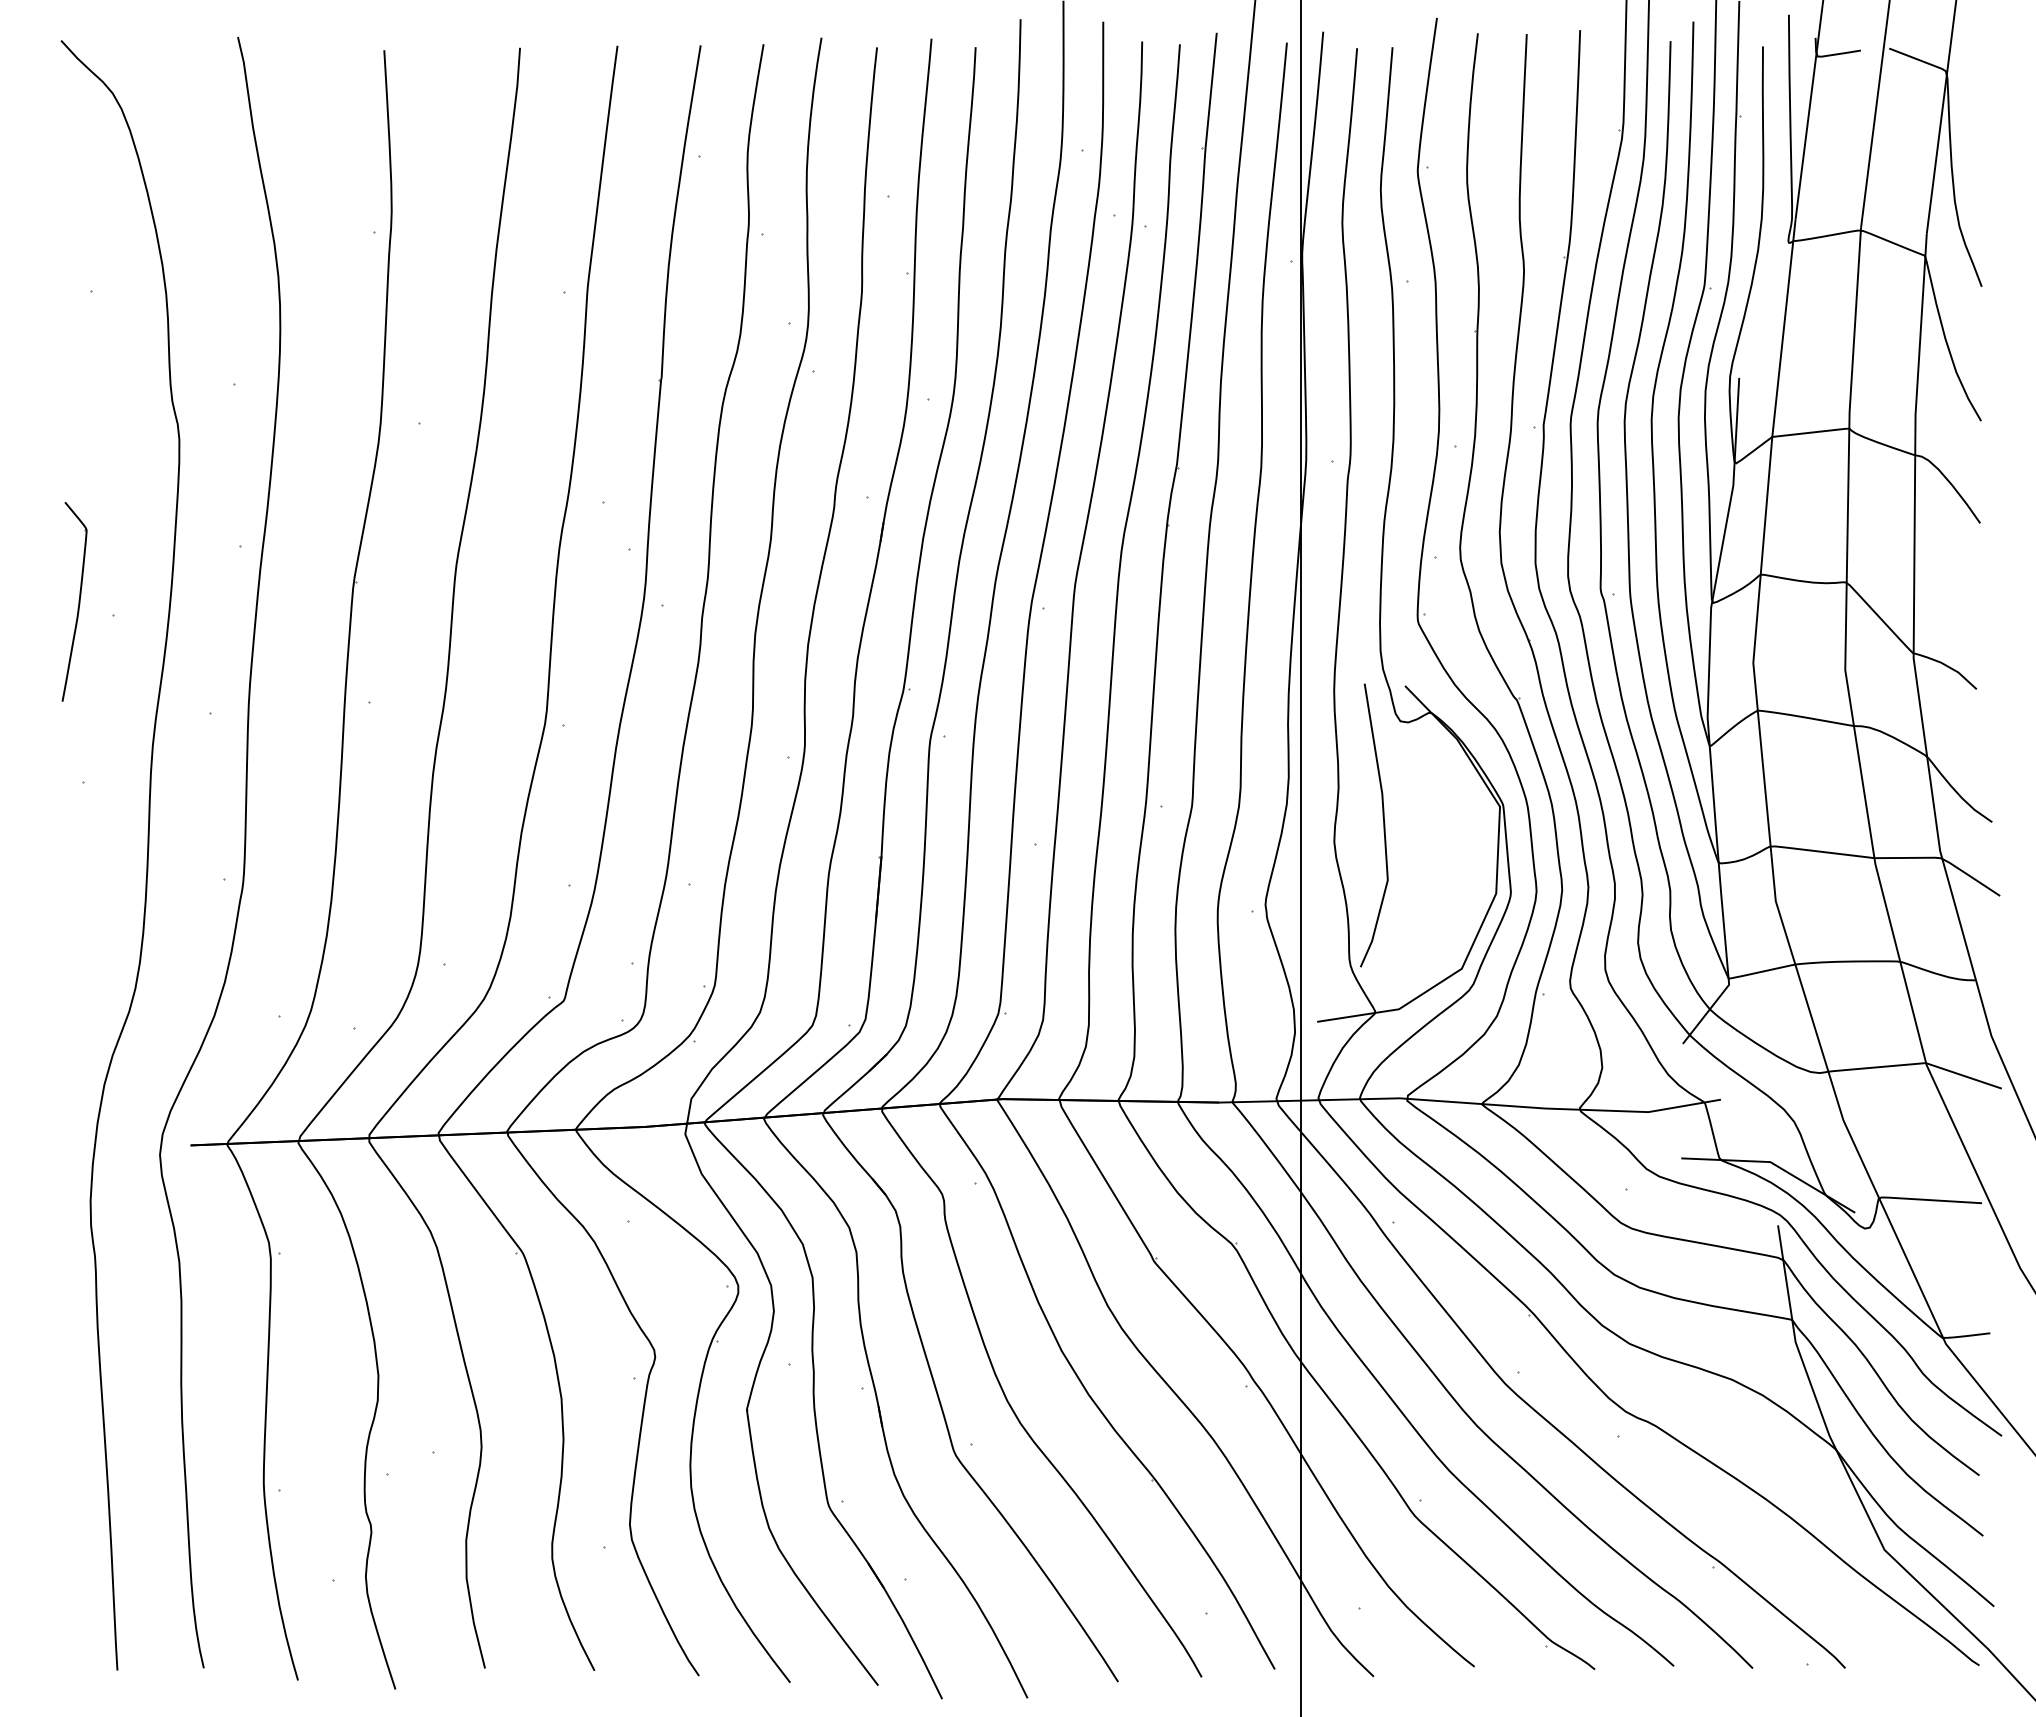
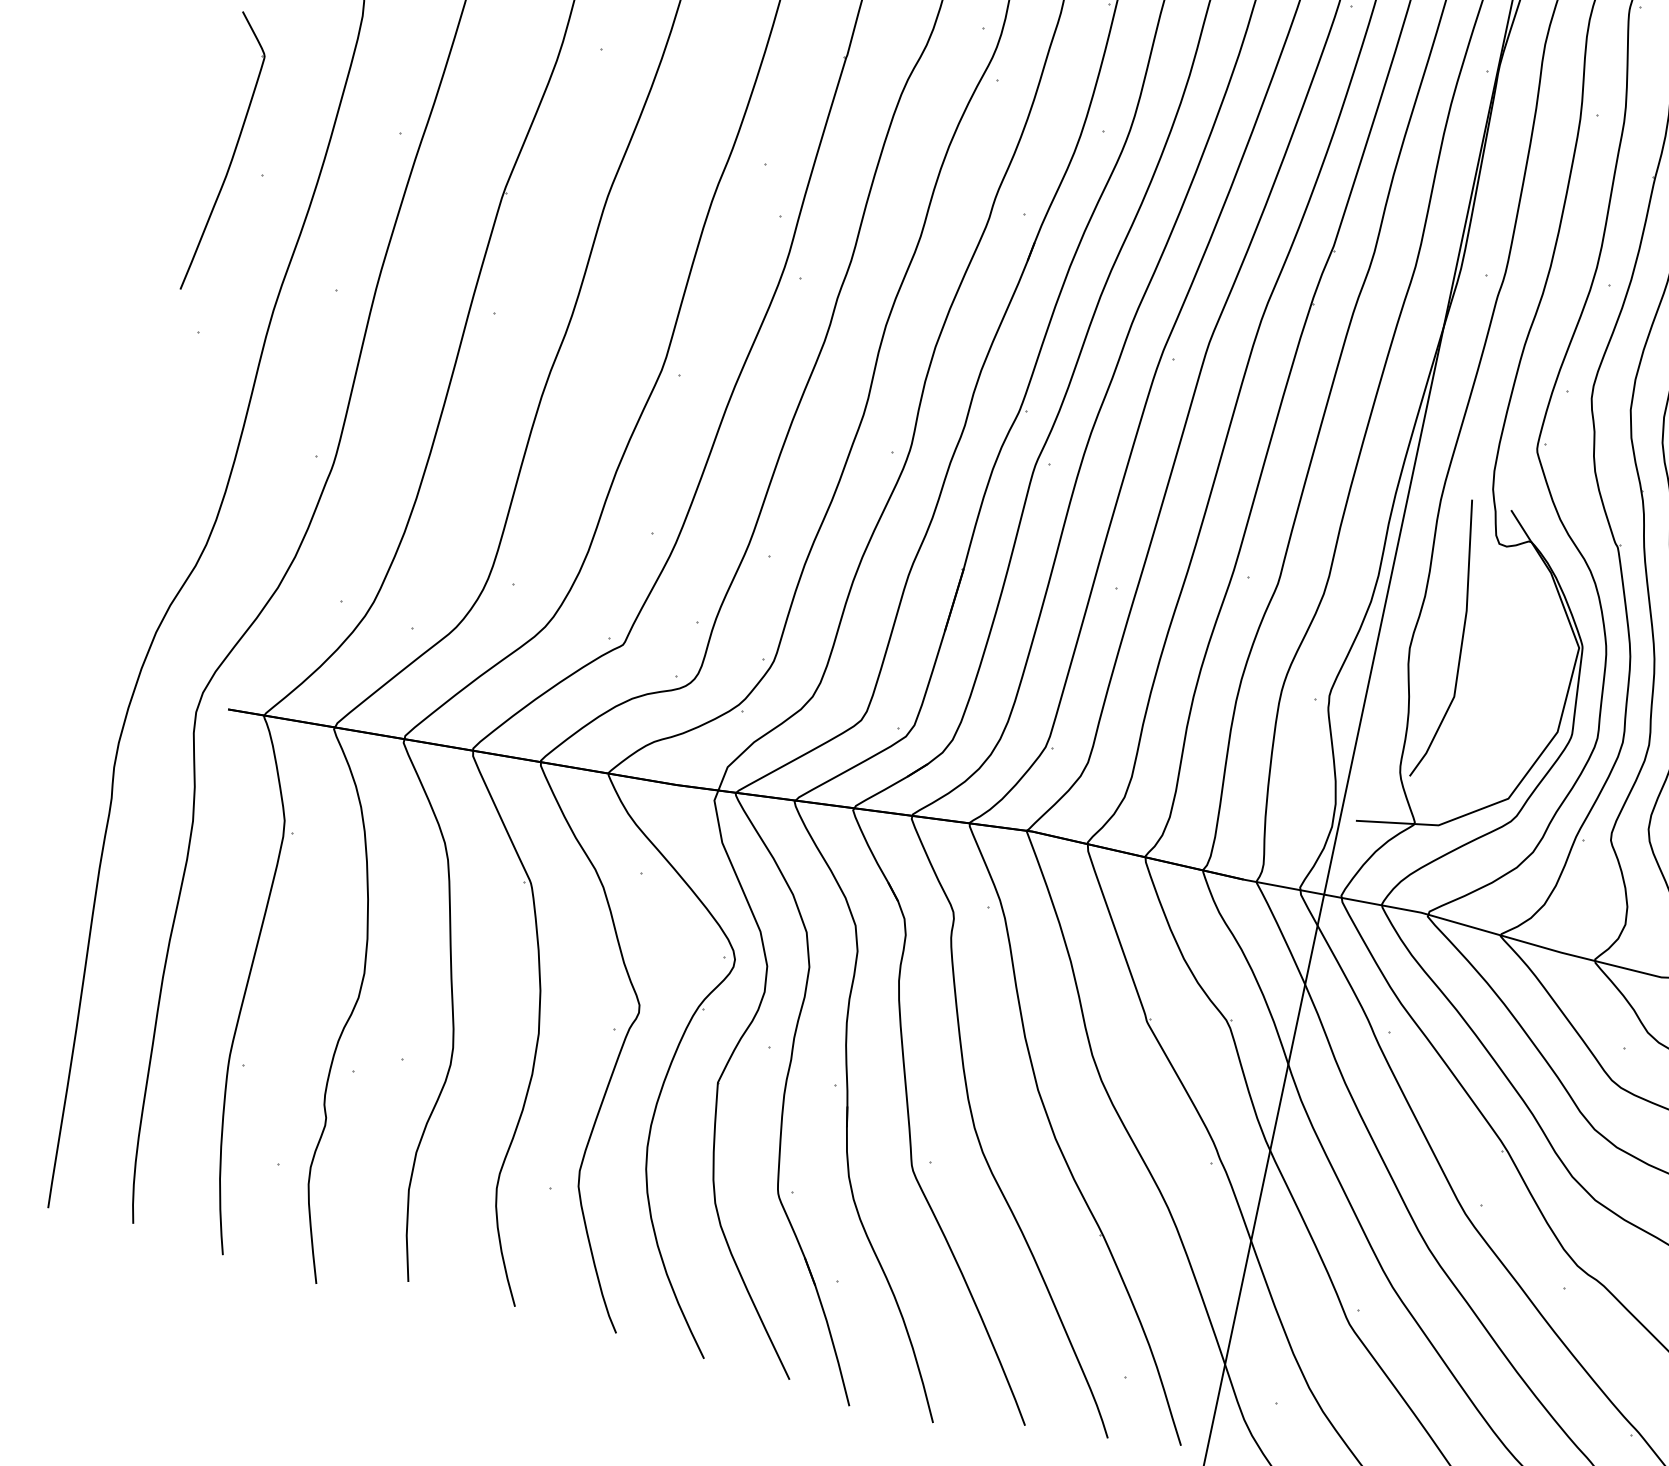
part: (74, 601) -> (226, 153), size x1.43

